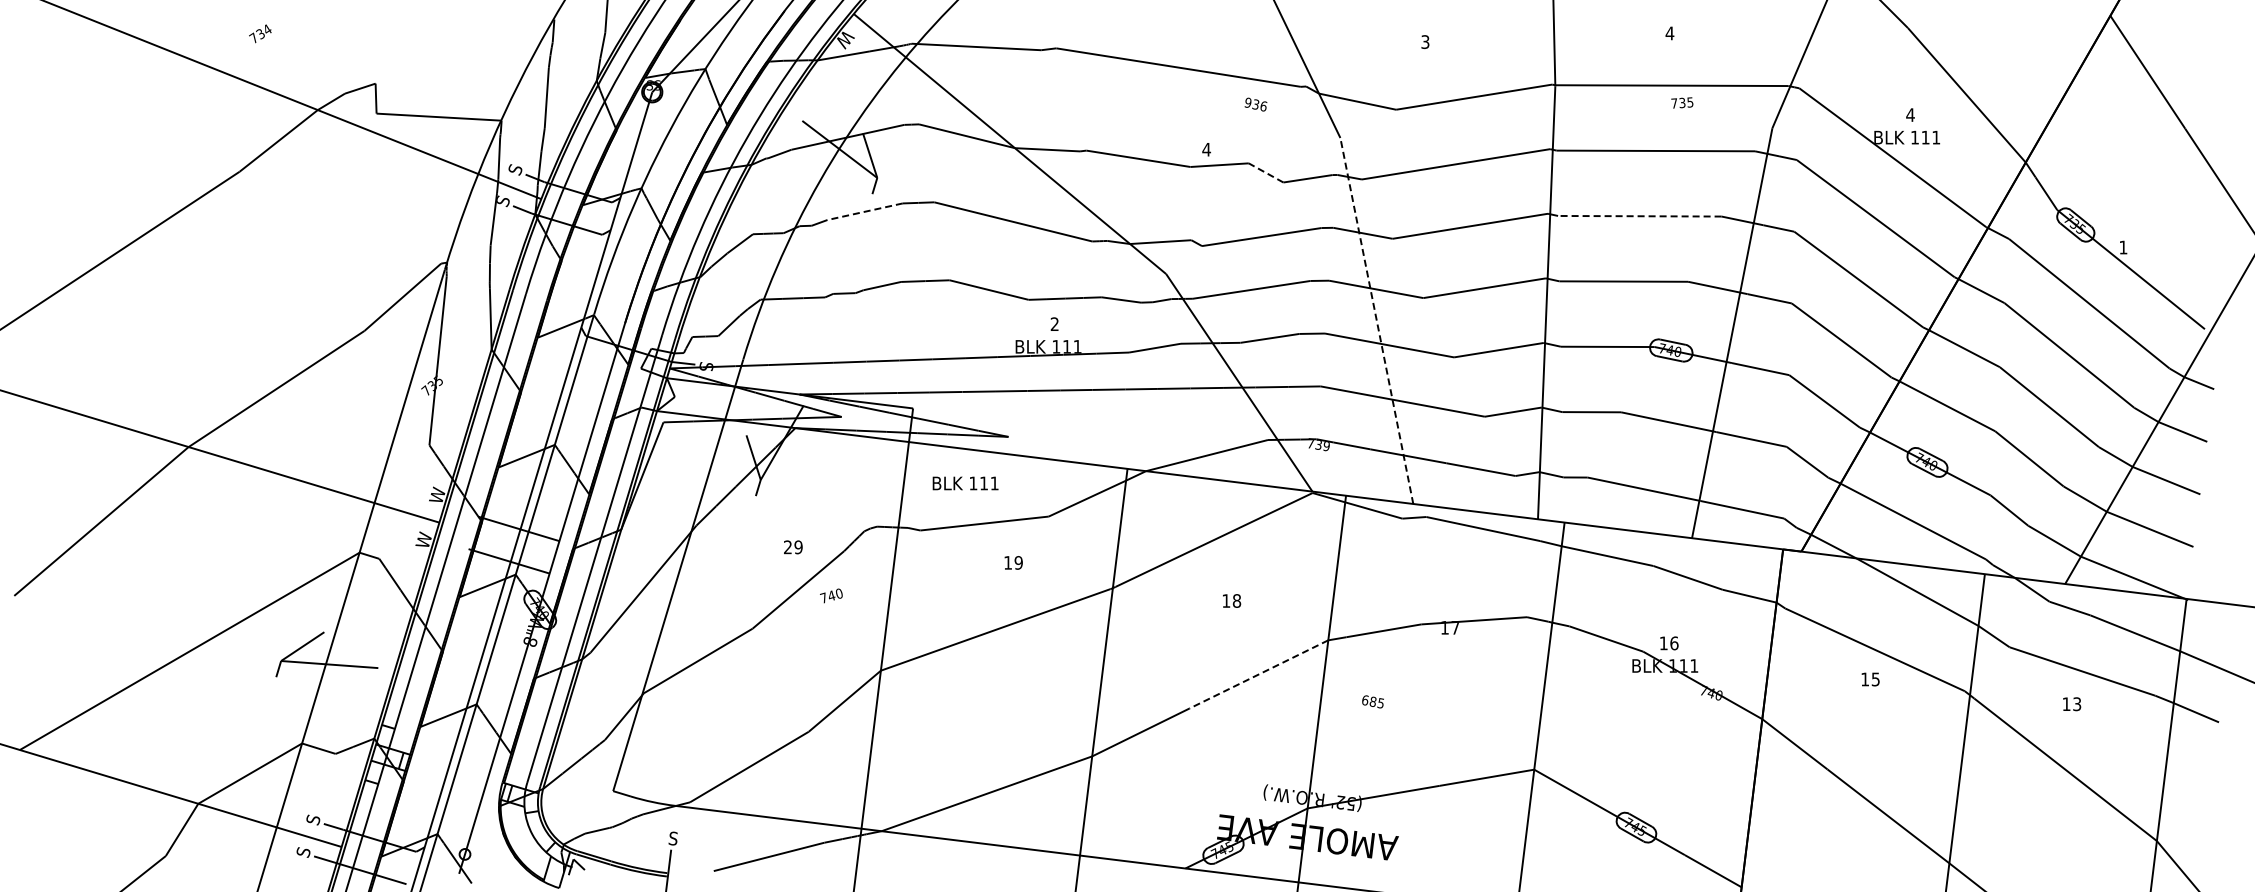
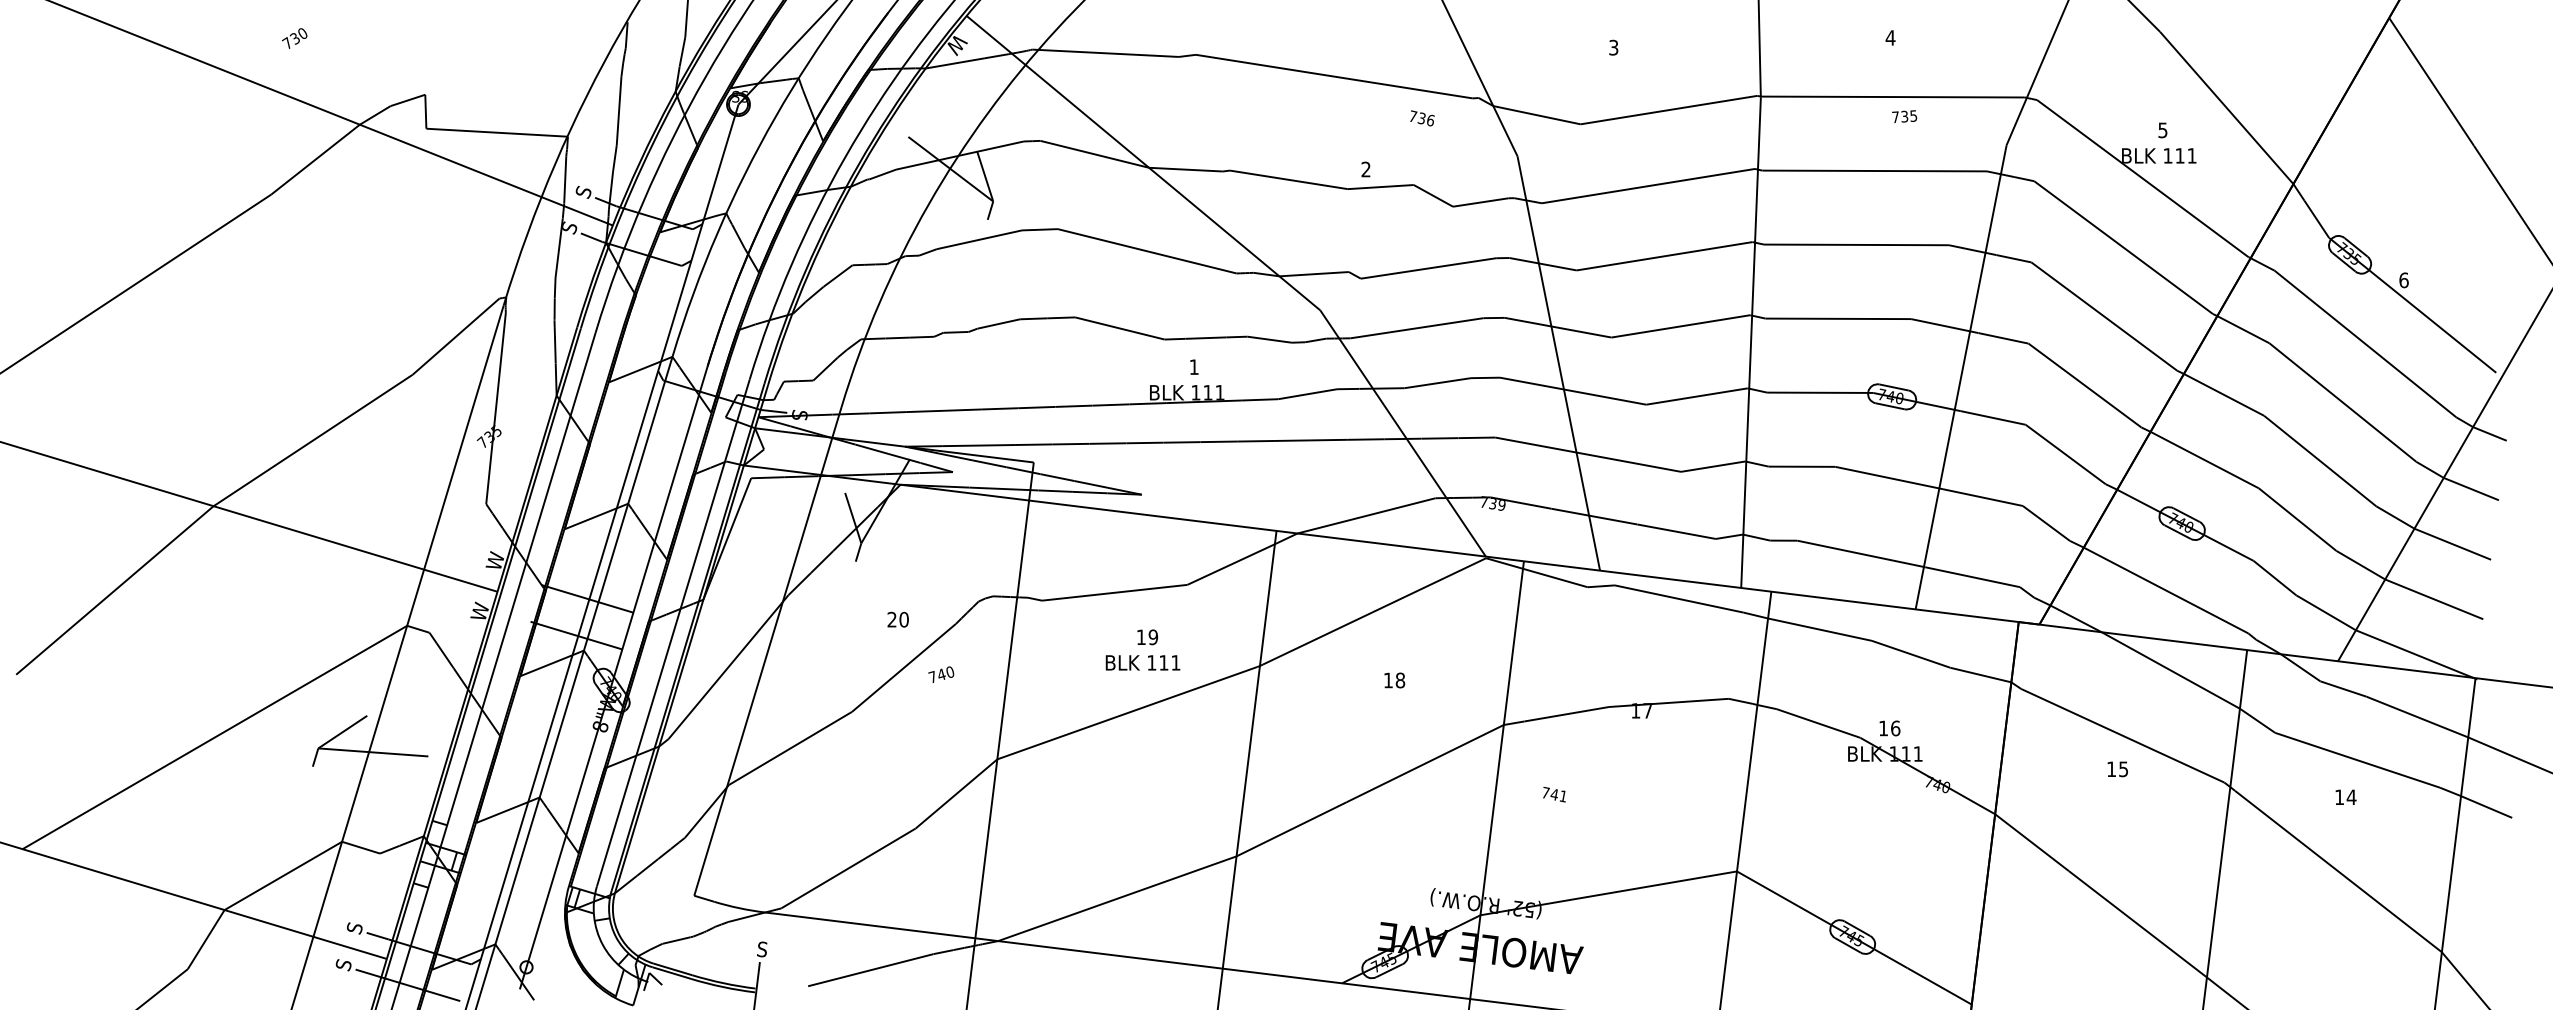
text: (267, 29) -> (302, 33), 734 -> 730
text: (1247, 102) -> (1412, 116), 936 -> 736
text: (1910, 115) -> (2162, 130), 4 -> 5
text: (1206, 149) -> (1365, 169), 4 -> 2
line: (1266, 172) -> (1433, 195), dashed -> solid
line: (865, 211) -> (979, 239), dashed -> solid
line: (1639, 216) -> (1856, 245), dashed -> solid
text: (2123, 247) -> (2404, 280), 1 -> 6
line: (1376, 321) -> (1558, 364), dashed -> solid
text: (1054, 323) -> (1193, 366), 2 -> 1
text: (965, 483) -> (1142, 662), moved
text: (798, 547) -> (904, 619), 29 -> 20
line: (1258, 674) -> (1424, 763), dashed -> solid
text: (1372, 701) -> (1553, 794), 685 -> 741
text: (2076, 704) -> (2350, 797), 13 -> 14

